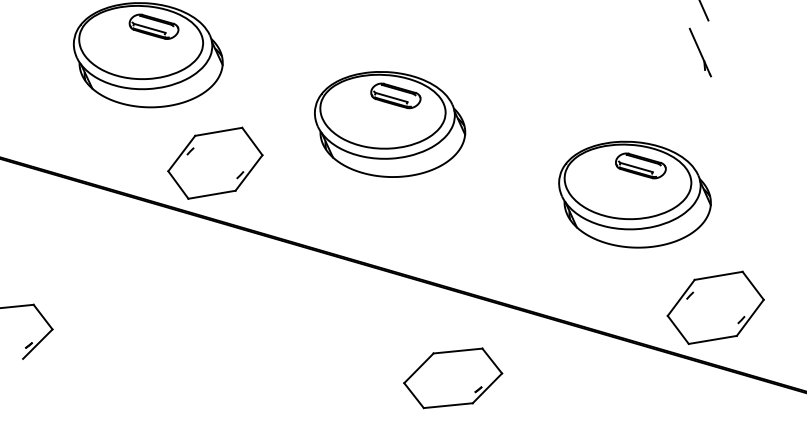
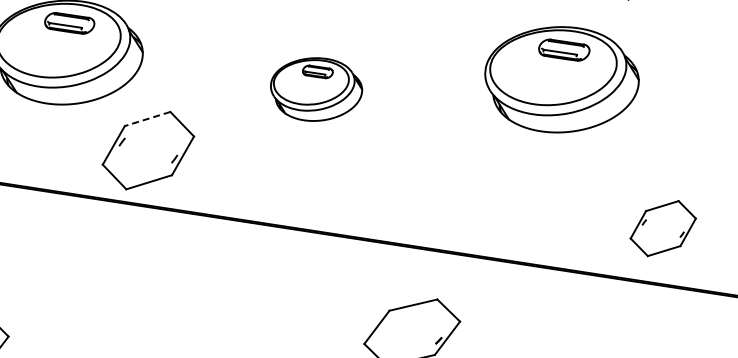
part: (390, 124) -> (316, 89), size x0.6
line: (218, 131) -> (147, 118), solid -> dashed
part: (634, 194) -> (561, 79), moved
part: (715, 307) -> (663, 228), size x0.7

